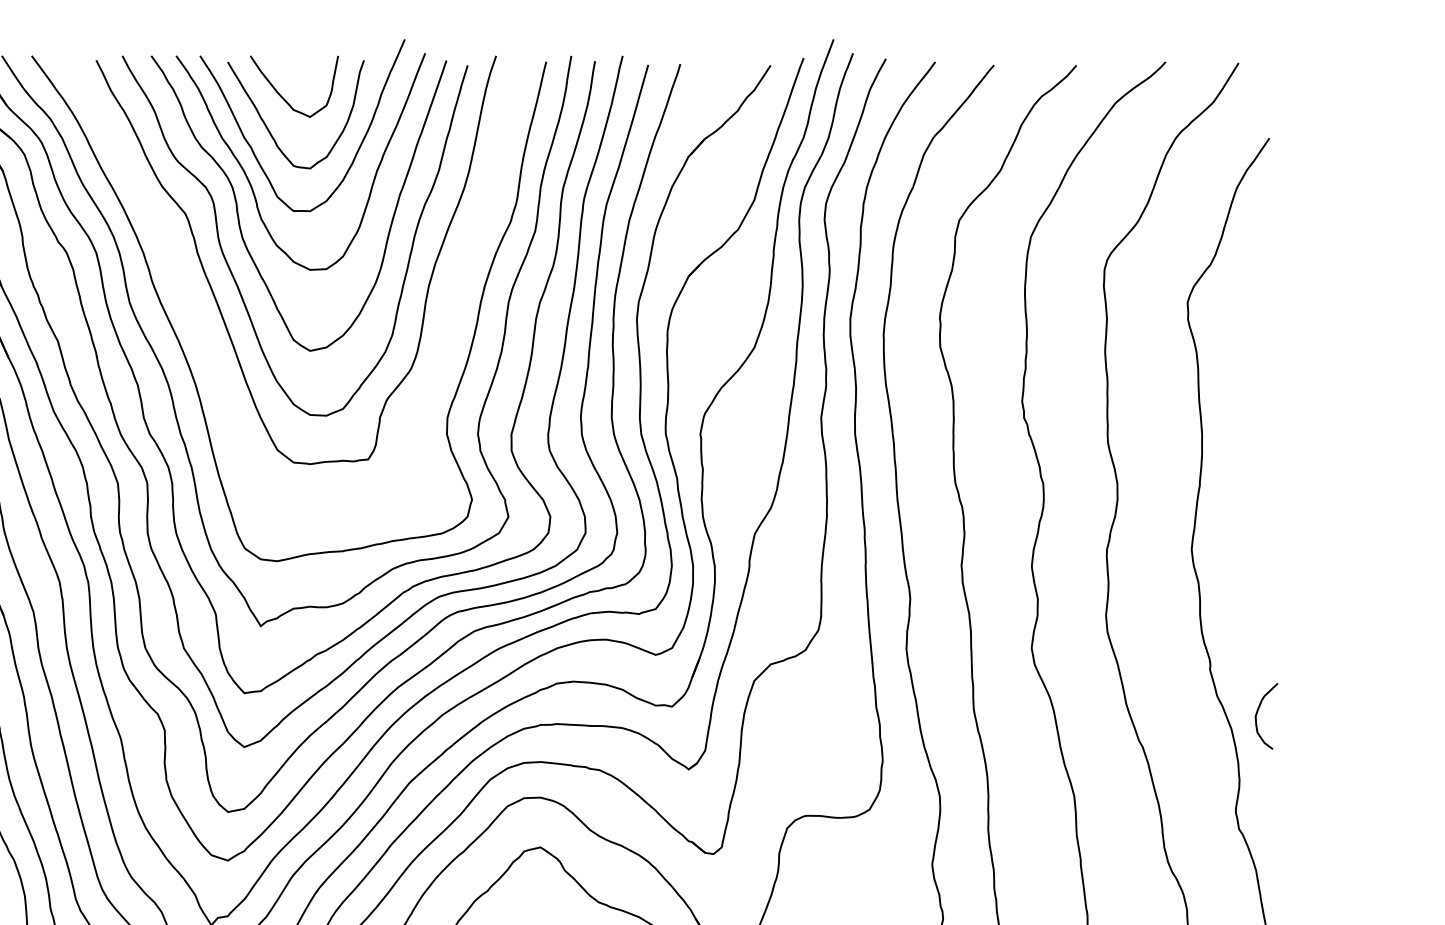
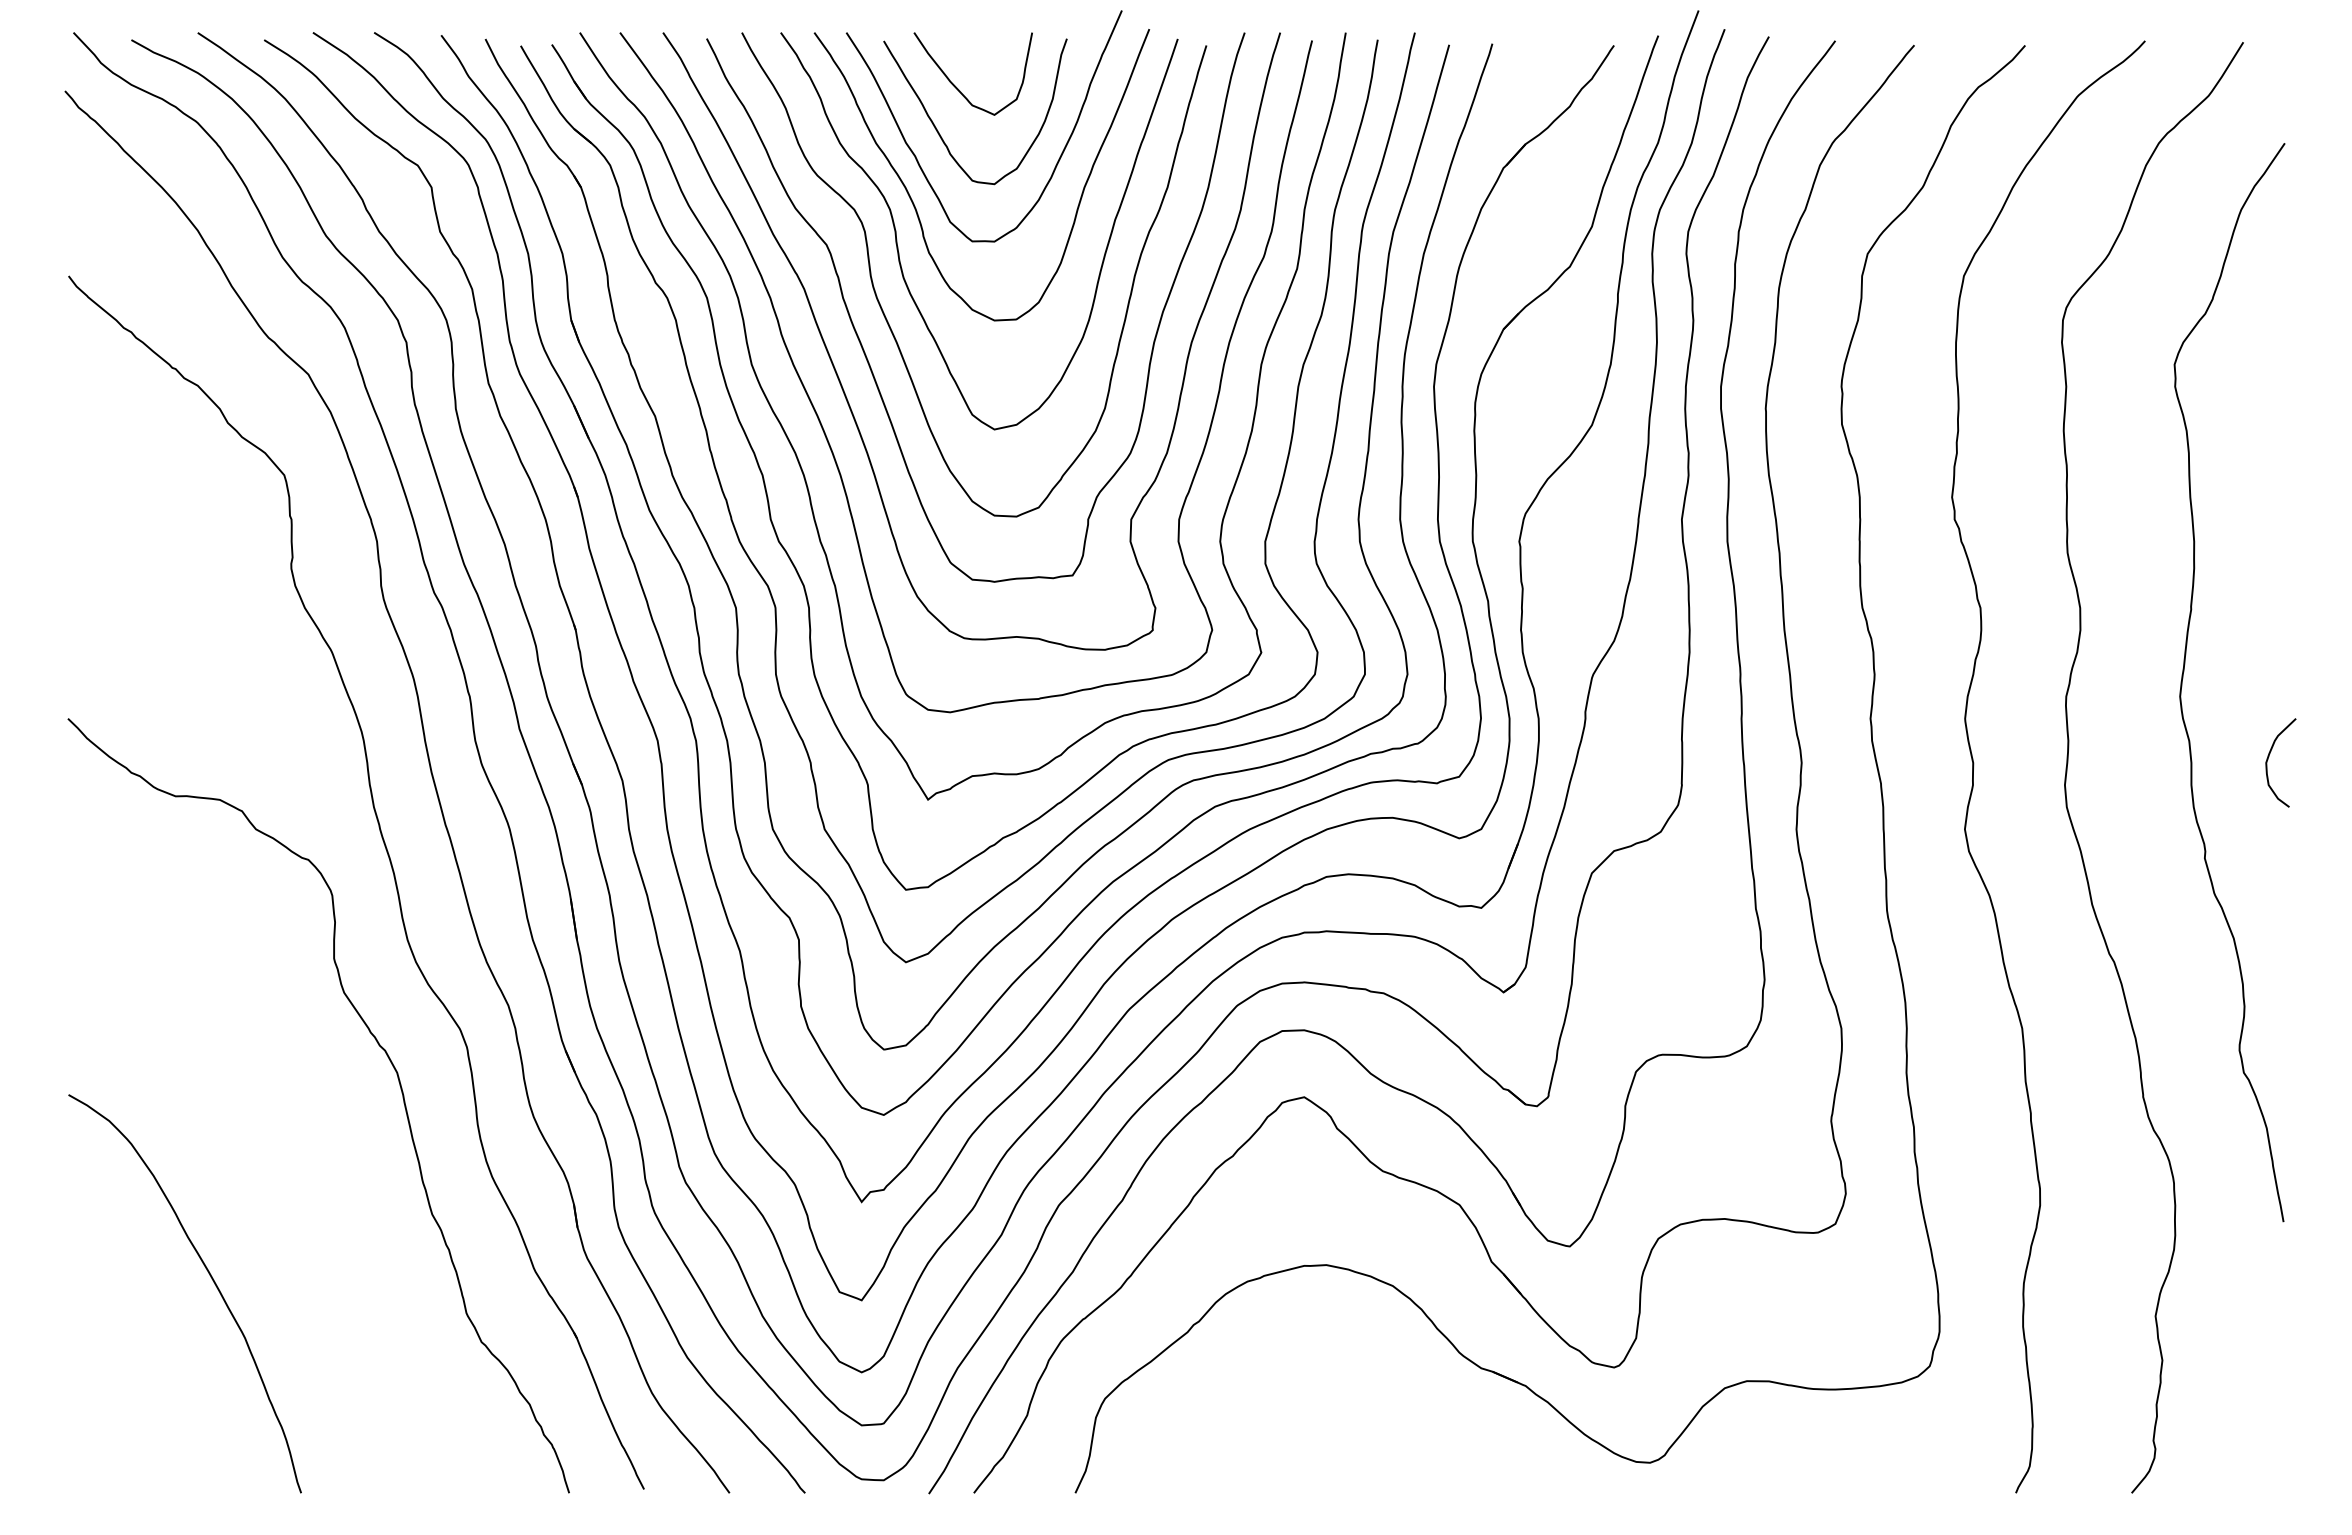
curve: (197, 319) -> (843, 387), added
curve: (1257, 713) -> (2268, 759), moved

